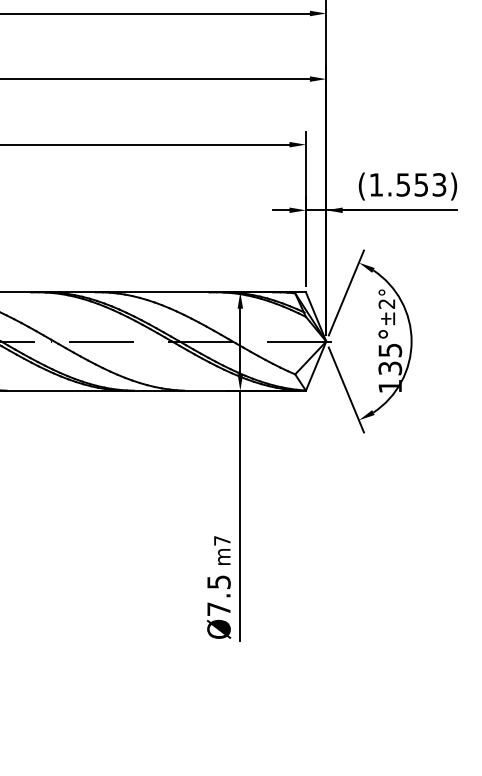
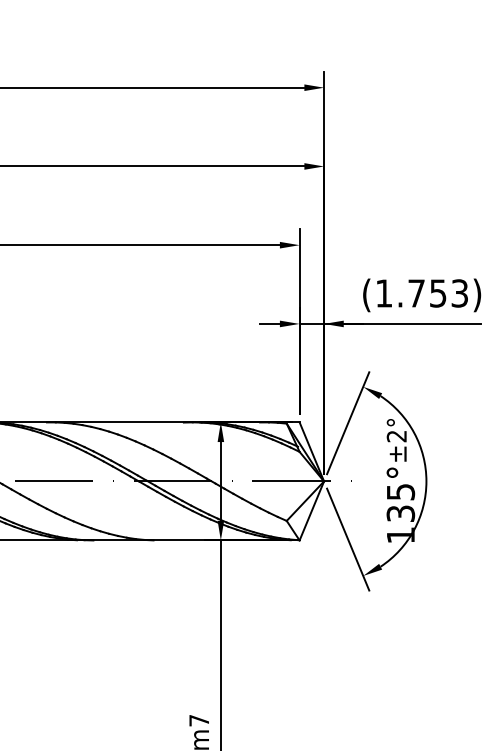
text: (402, 184) -> (415, 292), (1.553) -> (1.753)

